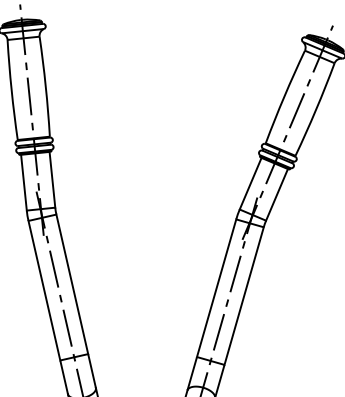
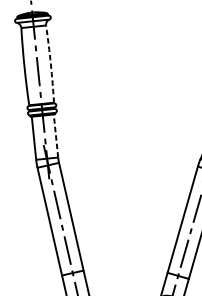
arc: (45, 86) -> (50, 63), solid -> dashed
line: (52, 179) -> (56, 135), solid -> dashed

